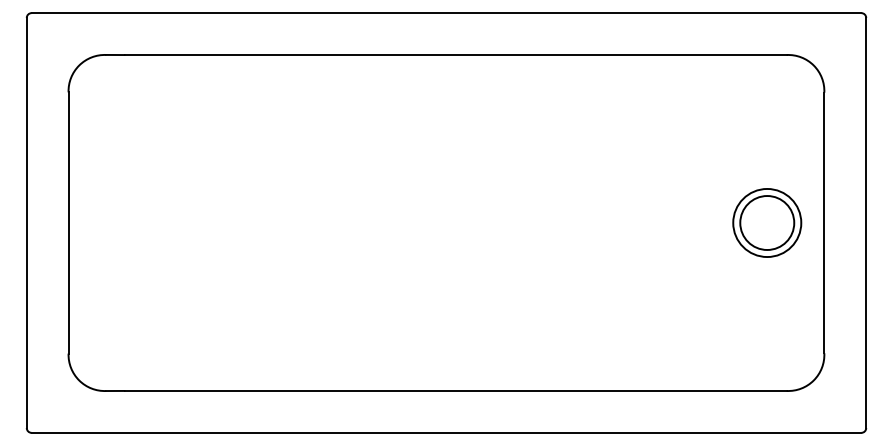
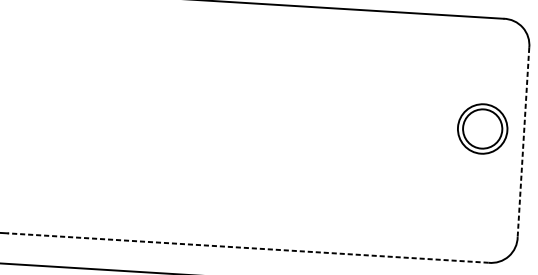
part: (767, 222) -> (482, 128), moved
line: (824, 223) -> (523, 142), solid -> dashed
line: (455, 390) -> (248, 247), solid -> dashed

